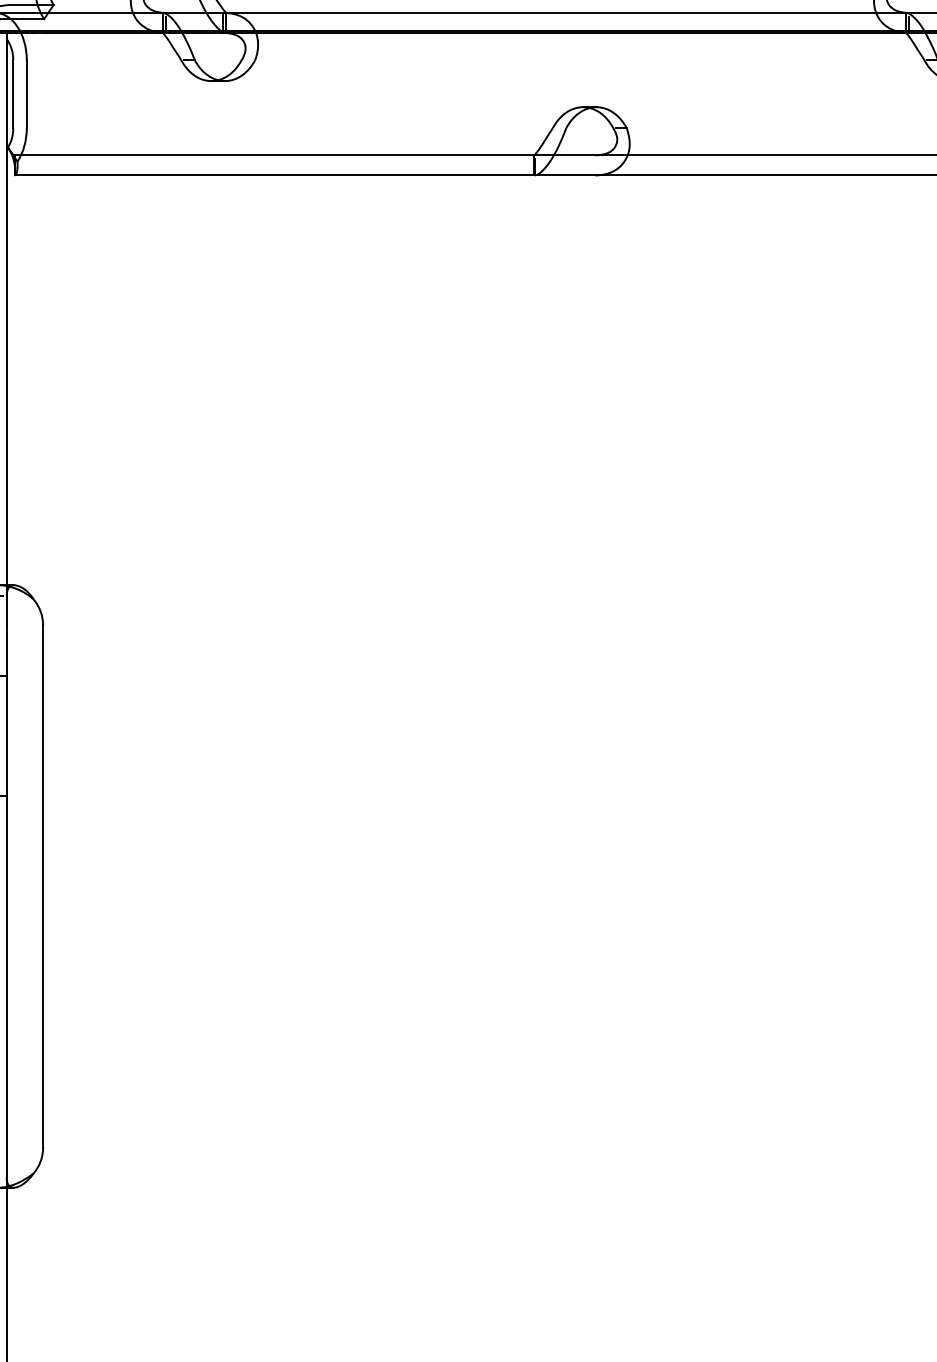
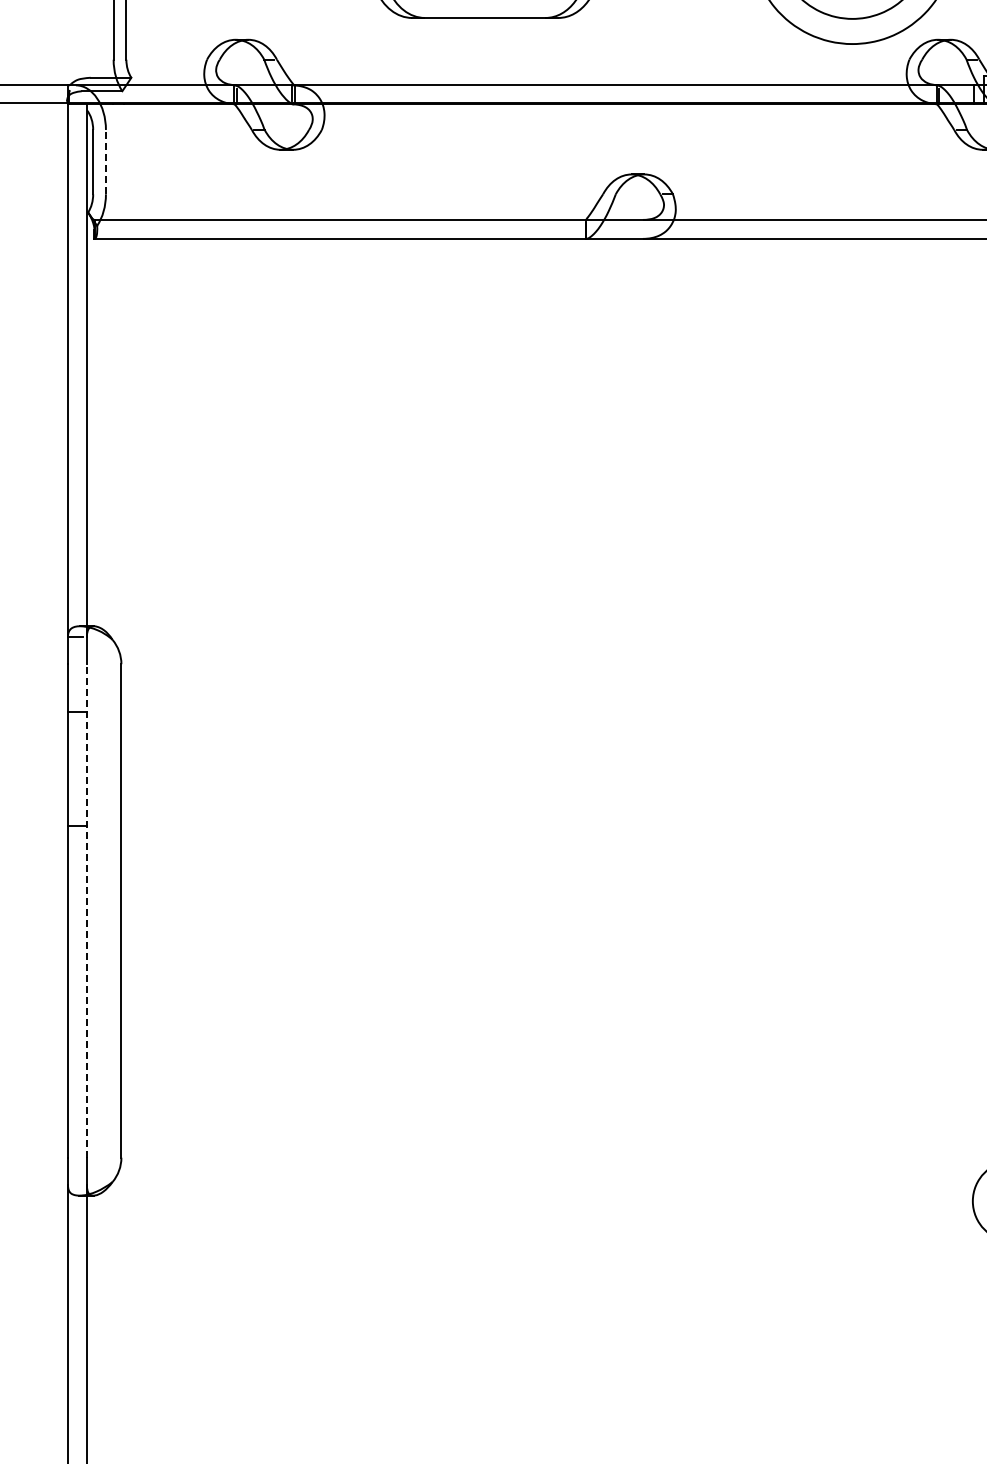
line: (26, 93) -> (105, 161), solid -> dashed
line: (6, 886) -> (86, 910), solid -> dashed

